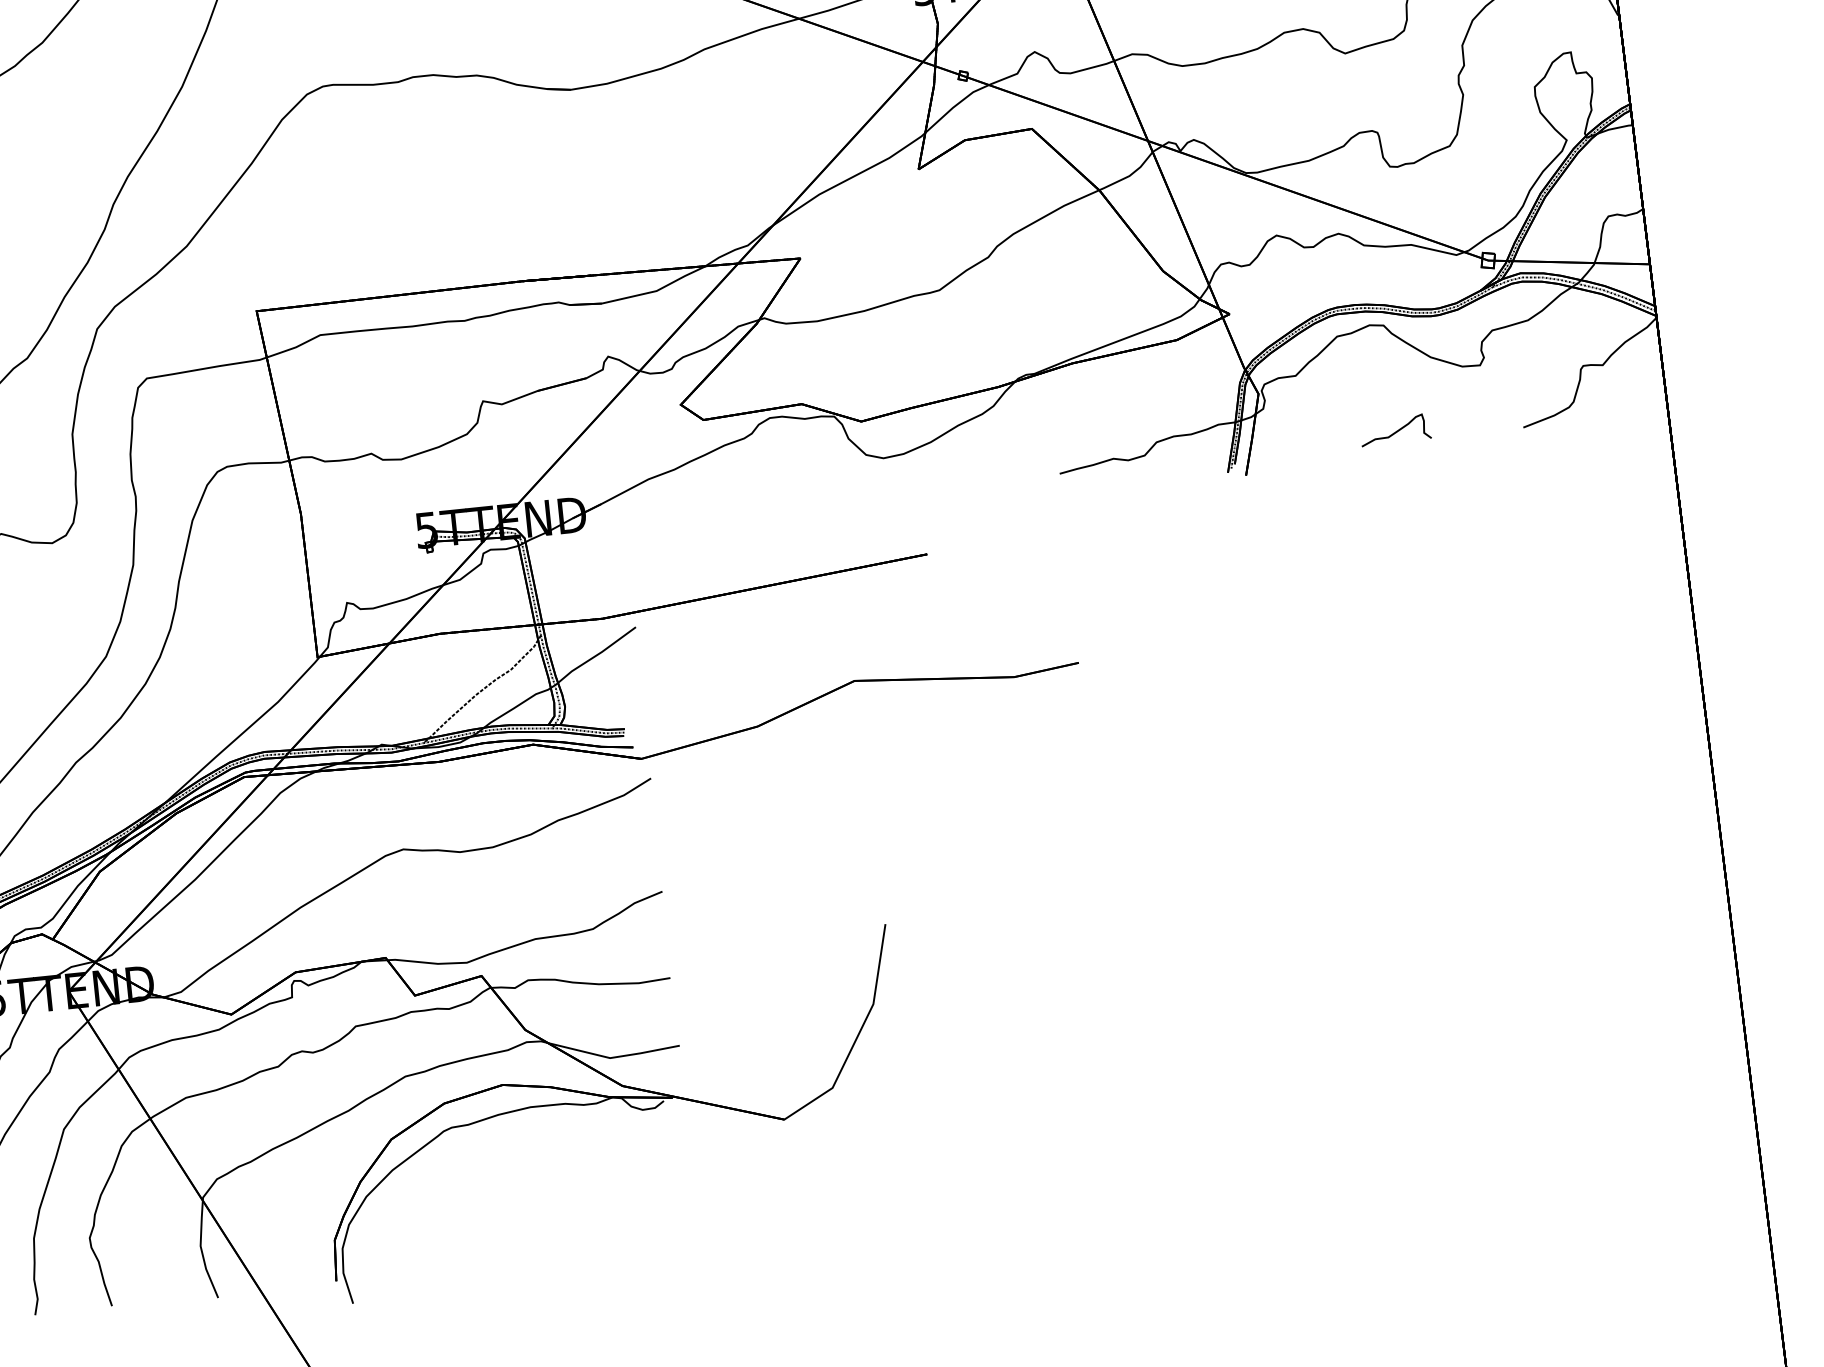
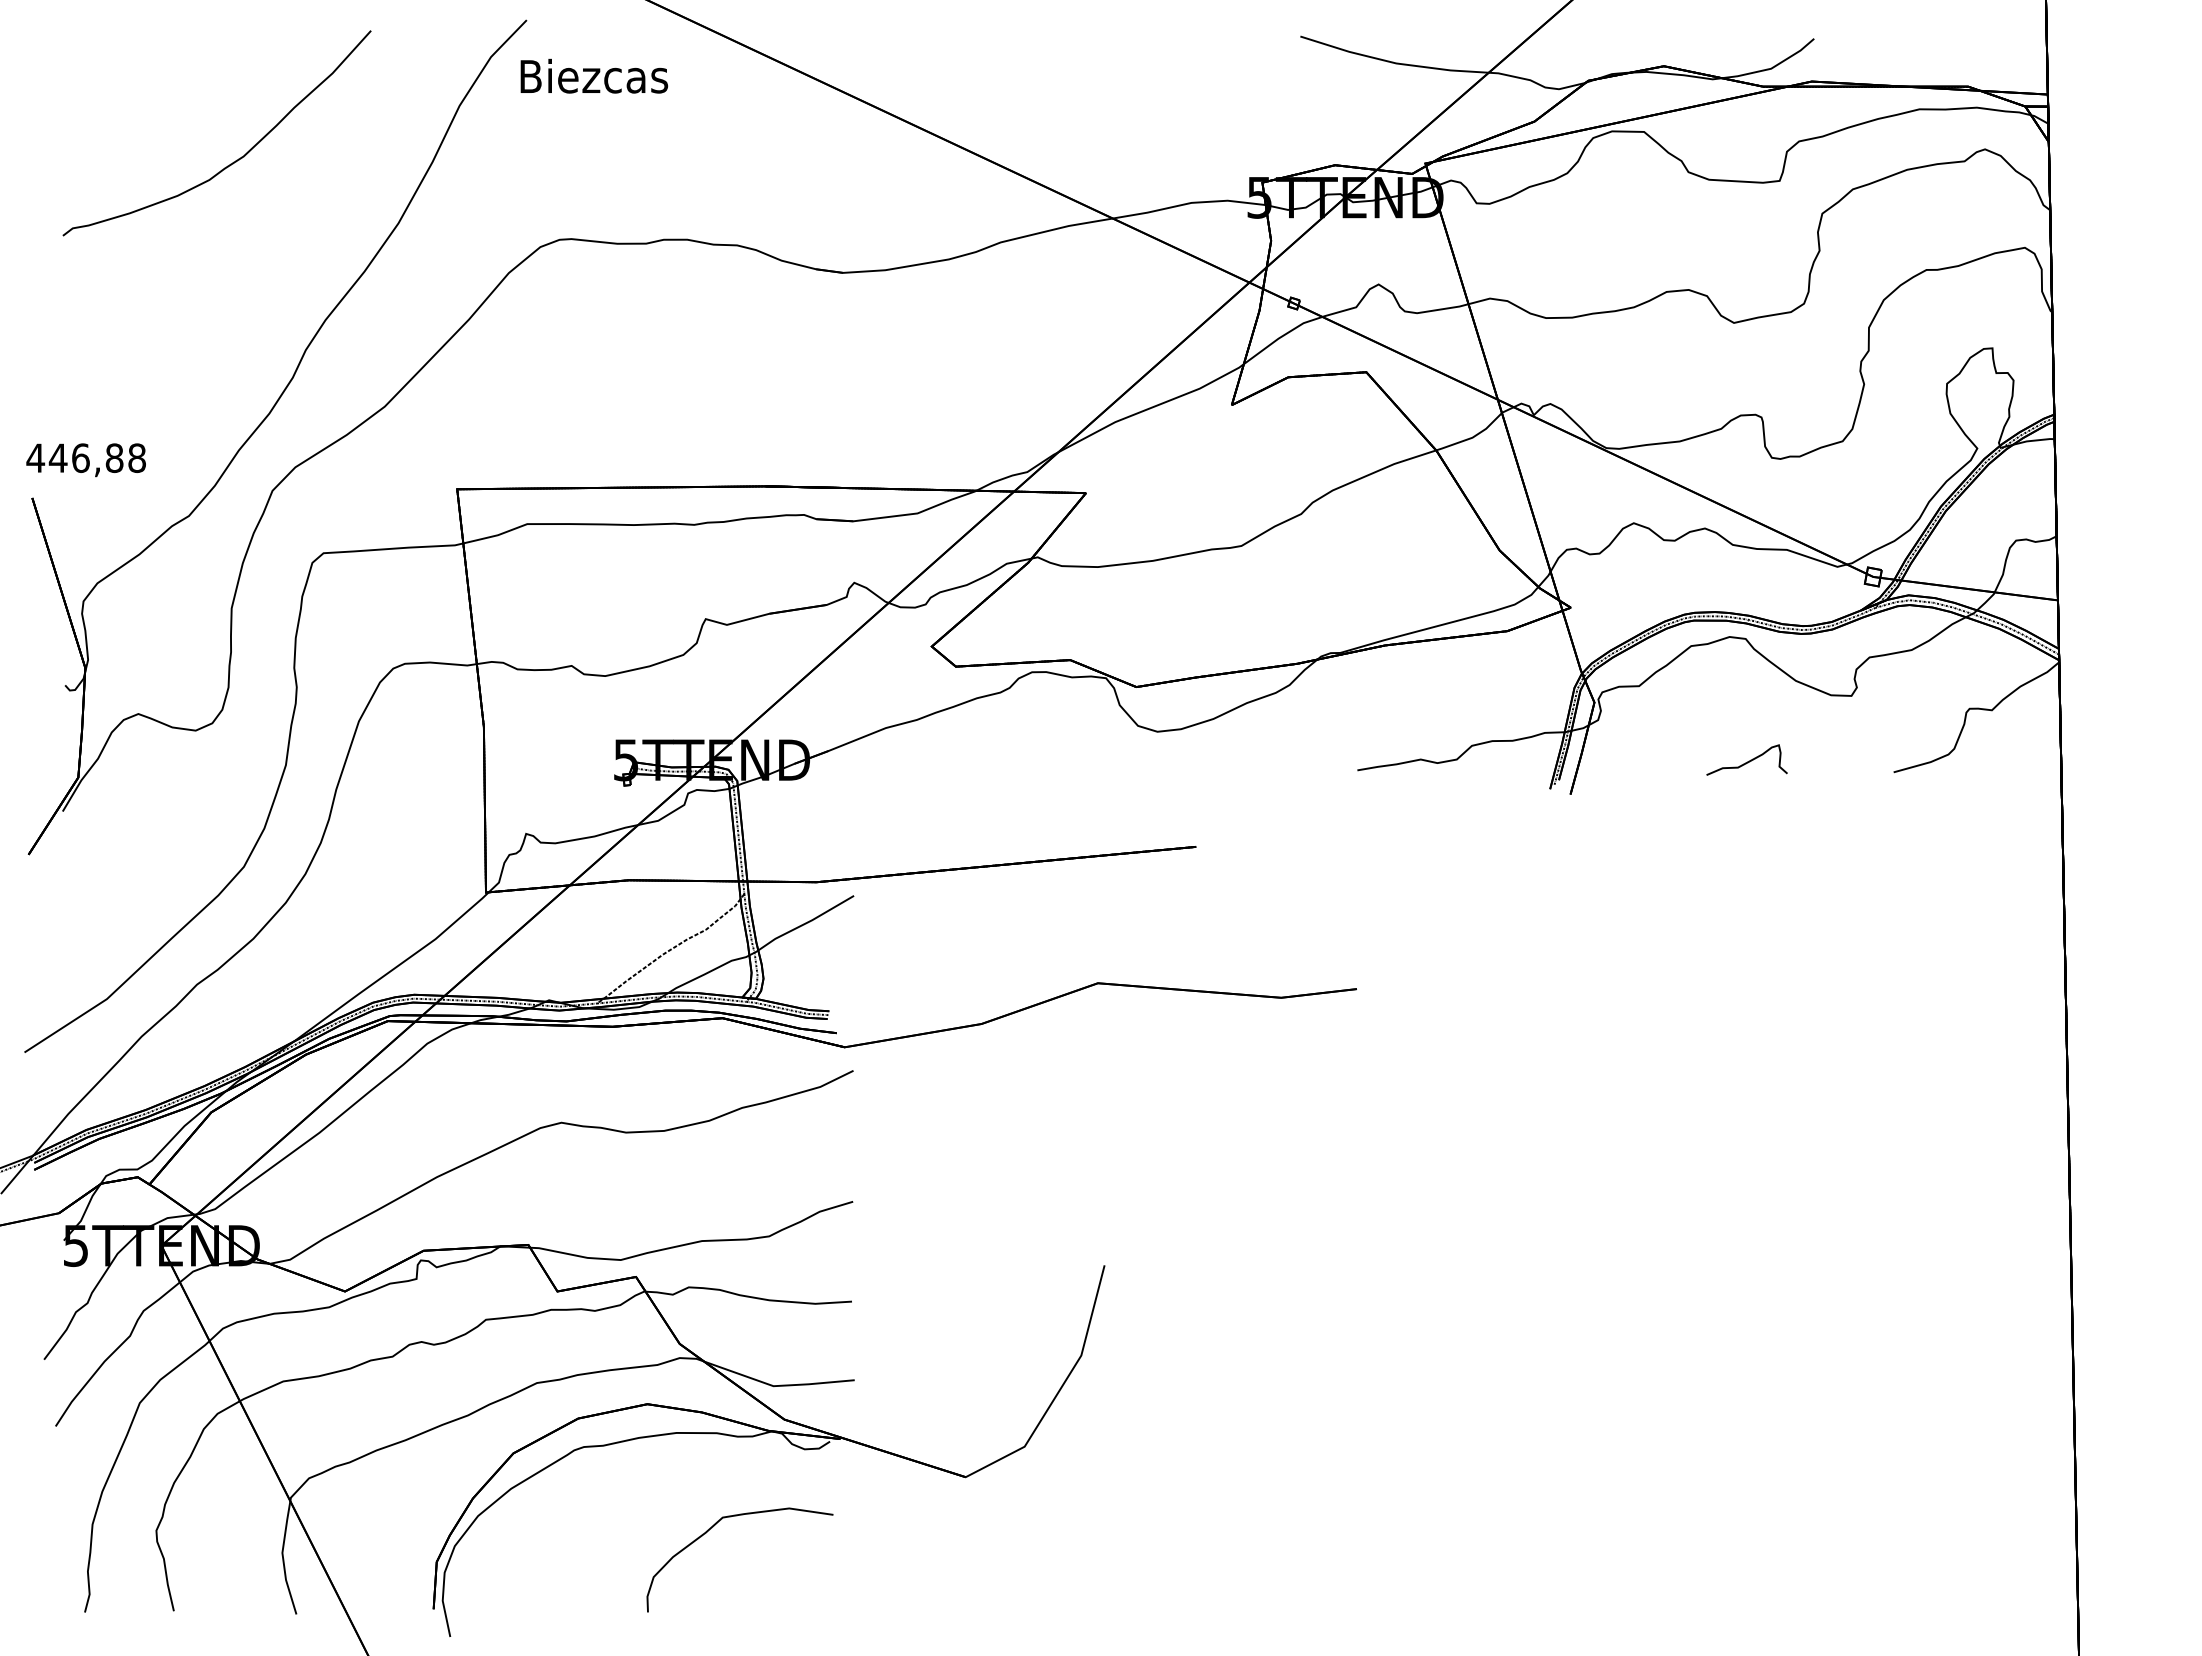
part: (570, 1185) -> (713, 1527), added

